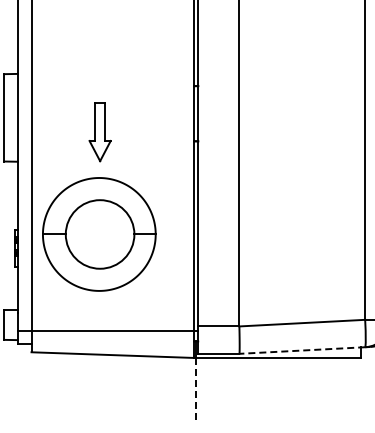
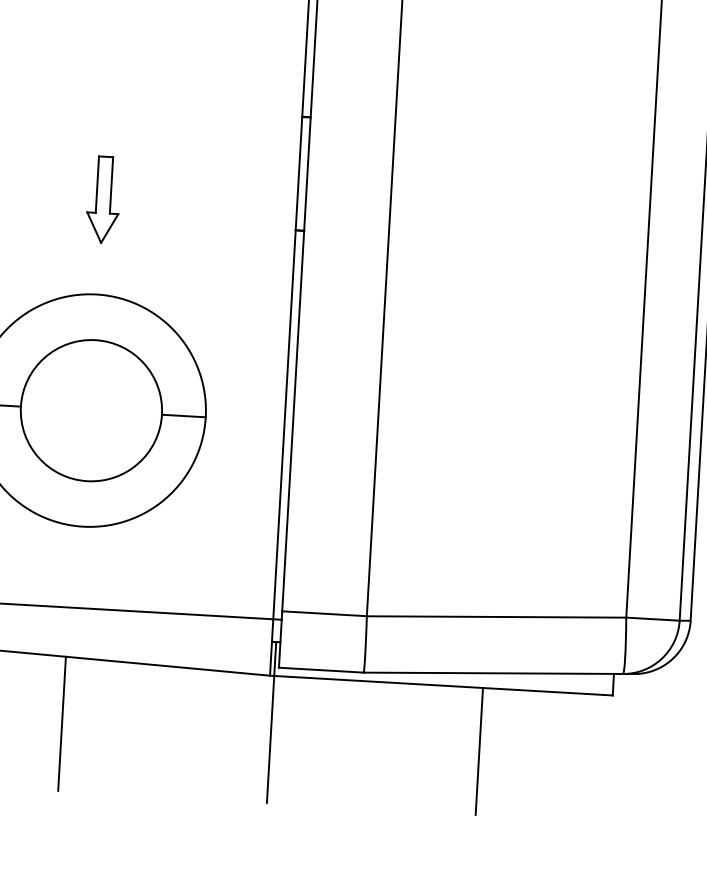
part: (99, 131) -> (102, 198), size x0.71
line: (302, 350) -> (493, 673), dashed -> solid
line: (94, 386) -> (61, 722), added
line: (196, 388) -> (271, 738), dashed -> solid
line: (297, 388) -> (479, 750), added

